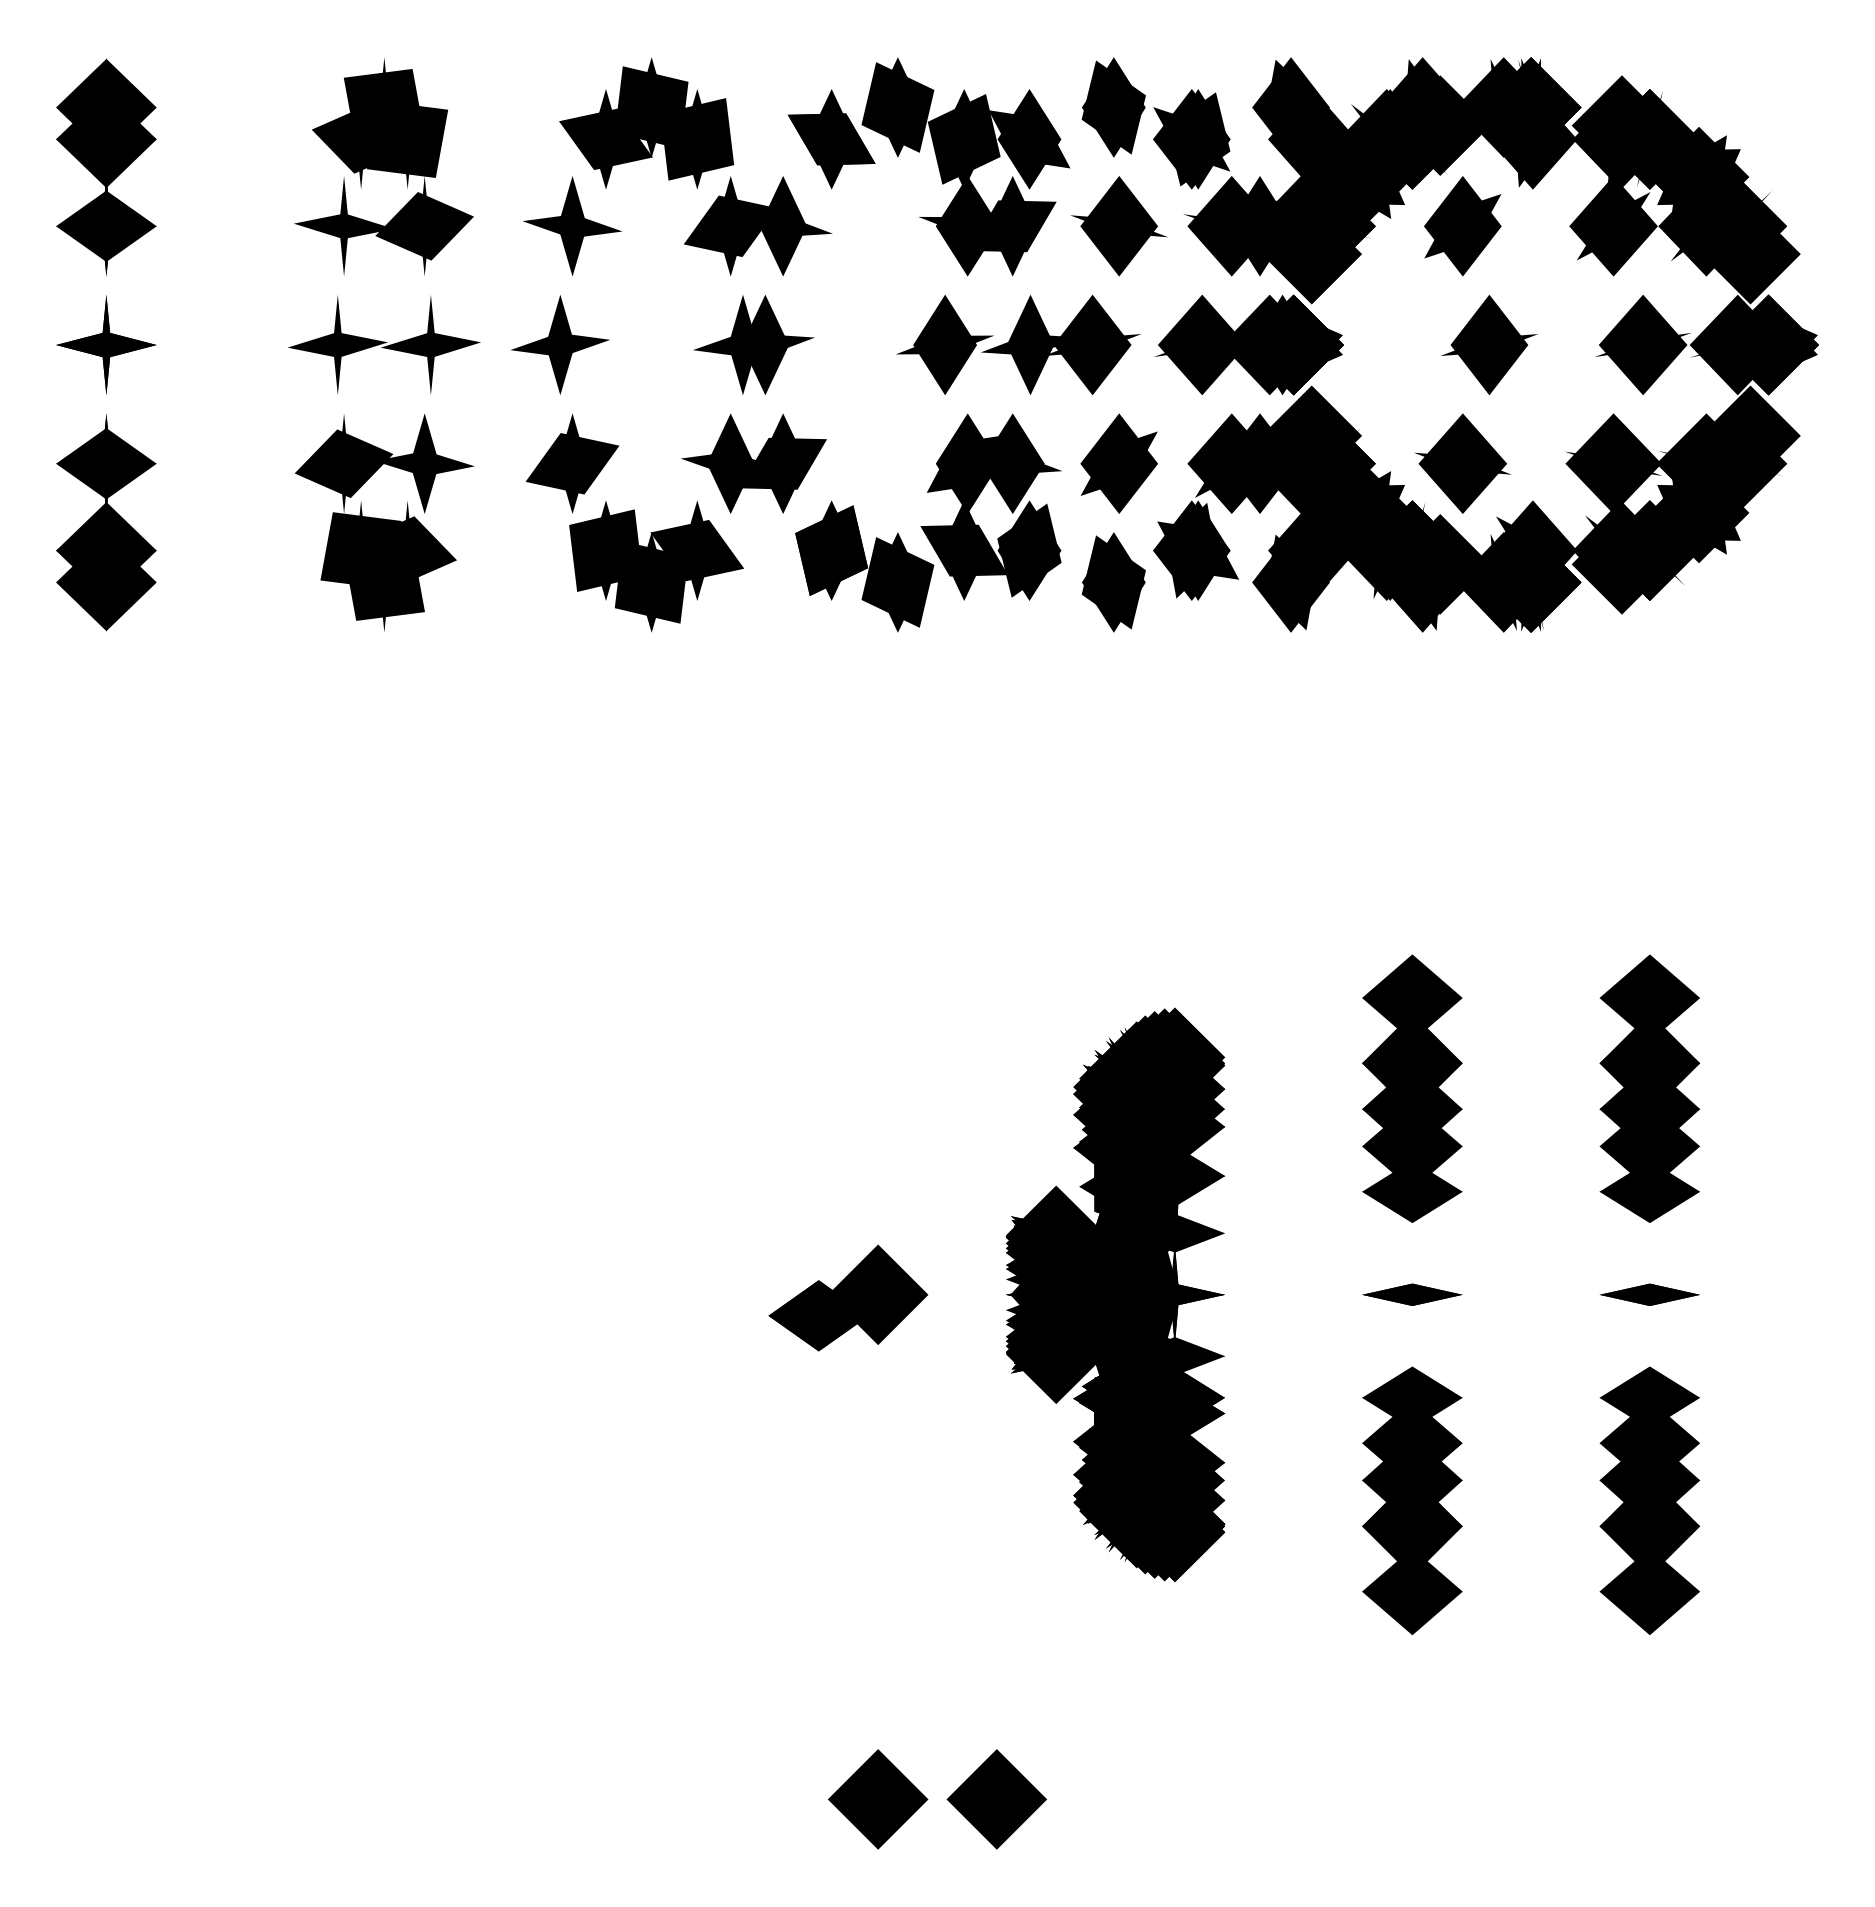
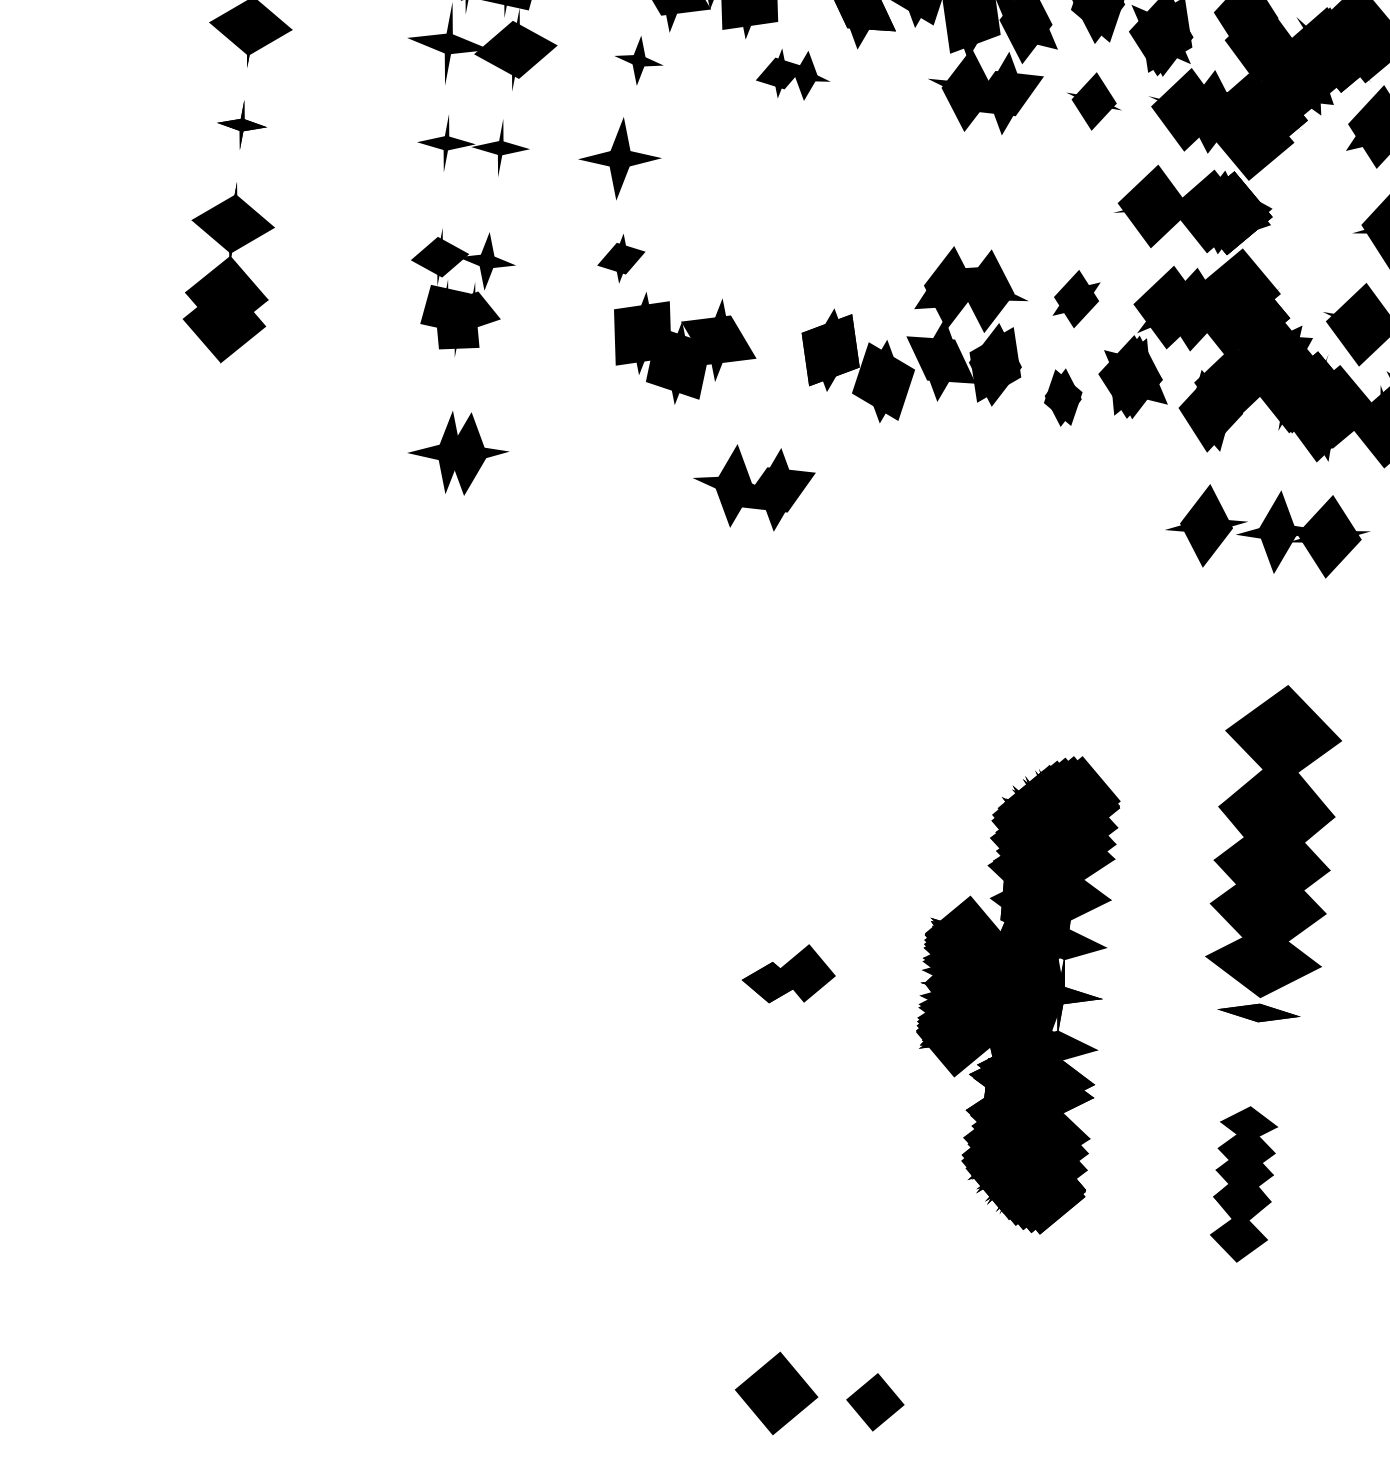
part: (572, 225) -> (639, 60), size x0.6
part: (758, 226) -> (793, 74), size x0.6
part: (1118, 226) -> (1093, 101), size x0.7
part: (106, 344) -> (242, 124), size x0.6
part: (384, 344) -> (473, 145), size x0.7
part: (753, 344) -> (457, 452), moved
part: (1018, 344) -> (1267, 530), moved
part: (572, 463) -> (621, 258), size x0.6
part: (753, 463) -> (752, 487), moved
part: (1118, 463) -> (1076, 298), size x0.7
part: (384, 522) -> (460, 293), size x0.7
part: (1113, 582) -> (1063, 397), size x0.7
part: (1412, 1088) -> (1274, 841), size x1.4
part: (848, 1297) -> (789, 973), size x0.7
part: (1412, 1500) -> (1243, 1184), size x0.7
part: (996, 1799) -> (875, 1402), size x0.7

